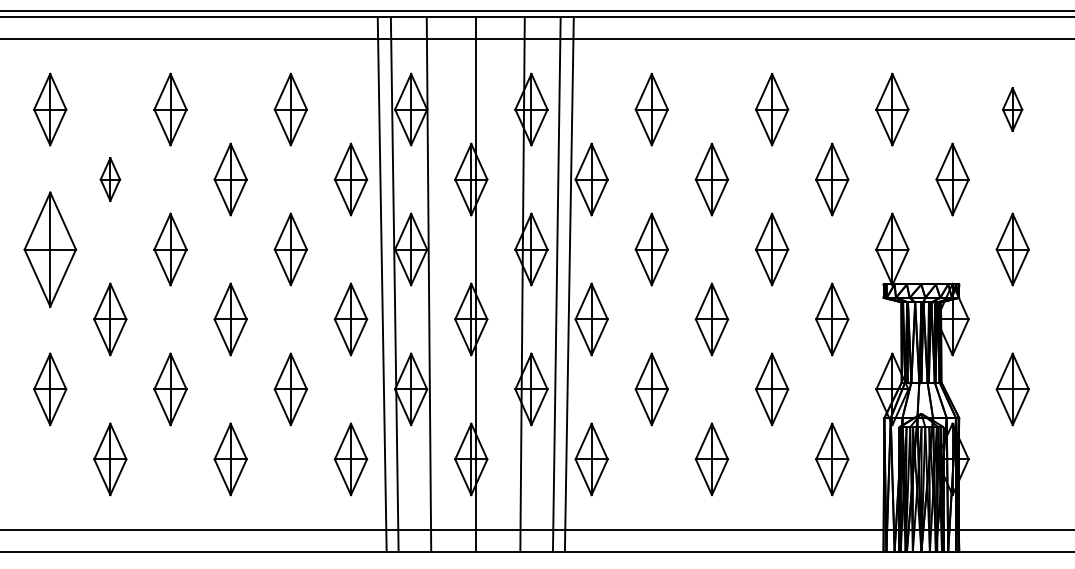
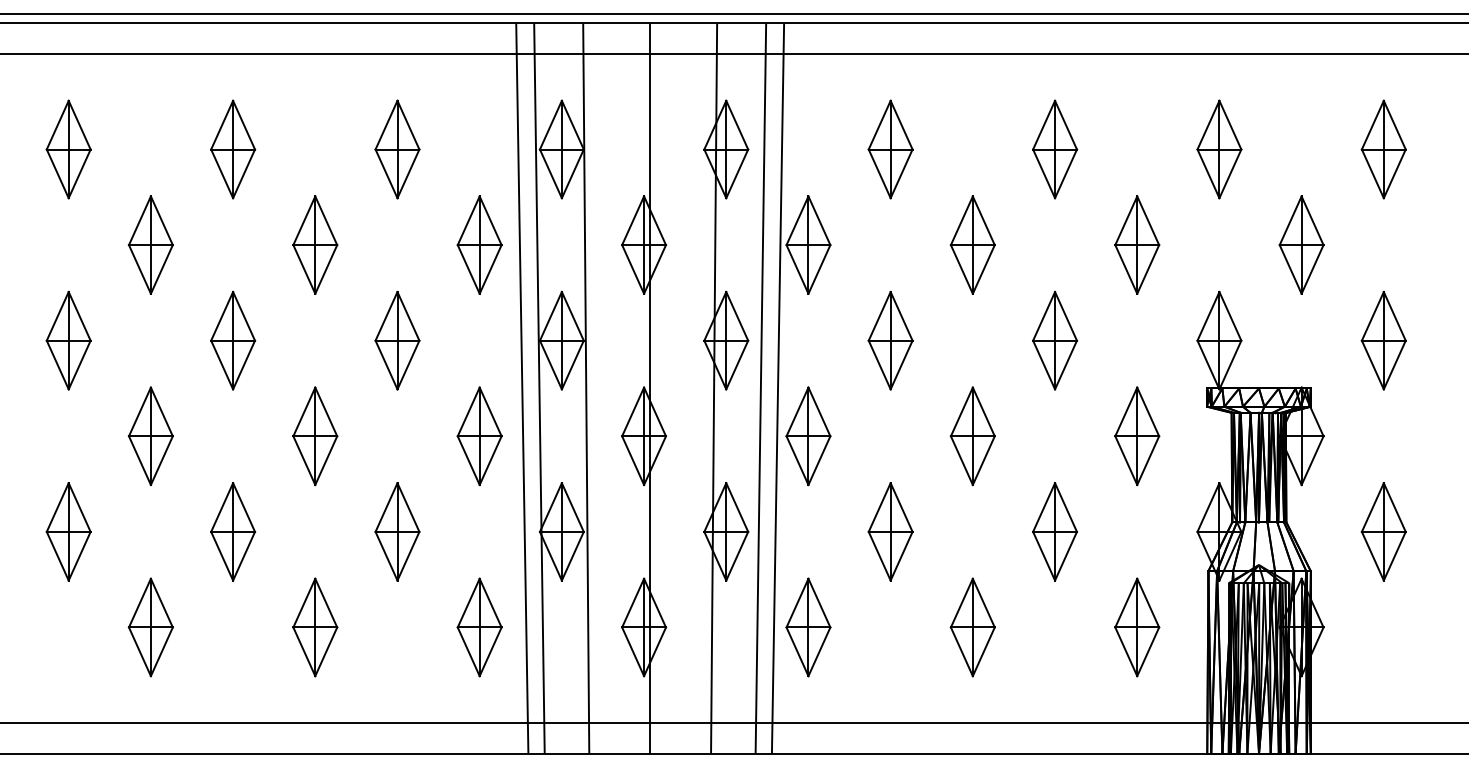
part: (1012, 109) -> (1383, 149), size x1.67
part: (110, 179) -> (150, 244), size x1.67
part: (50, 249) -> (68, 340), size x0.62

